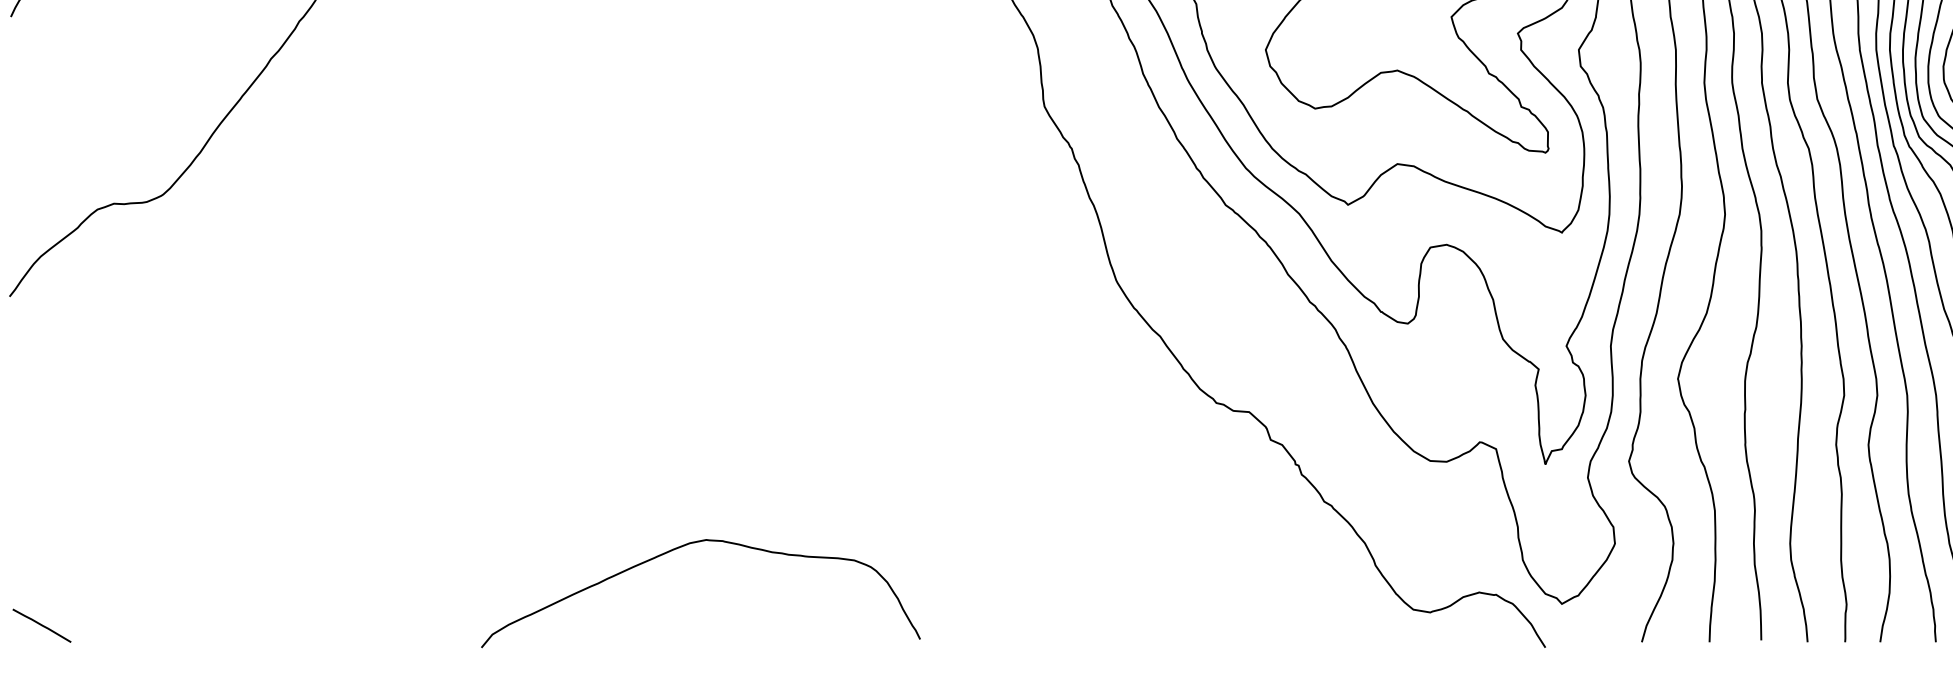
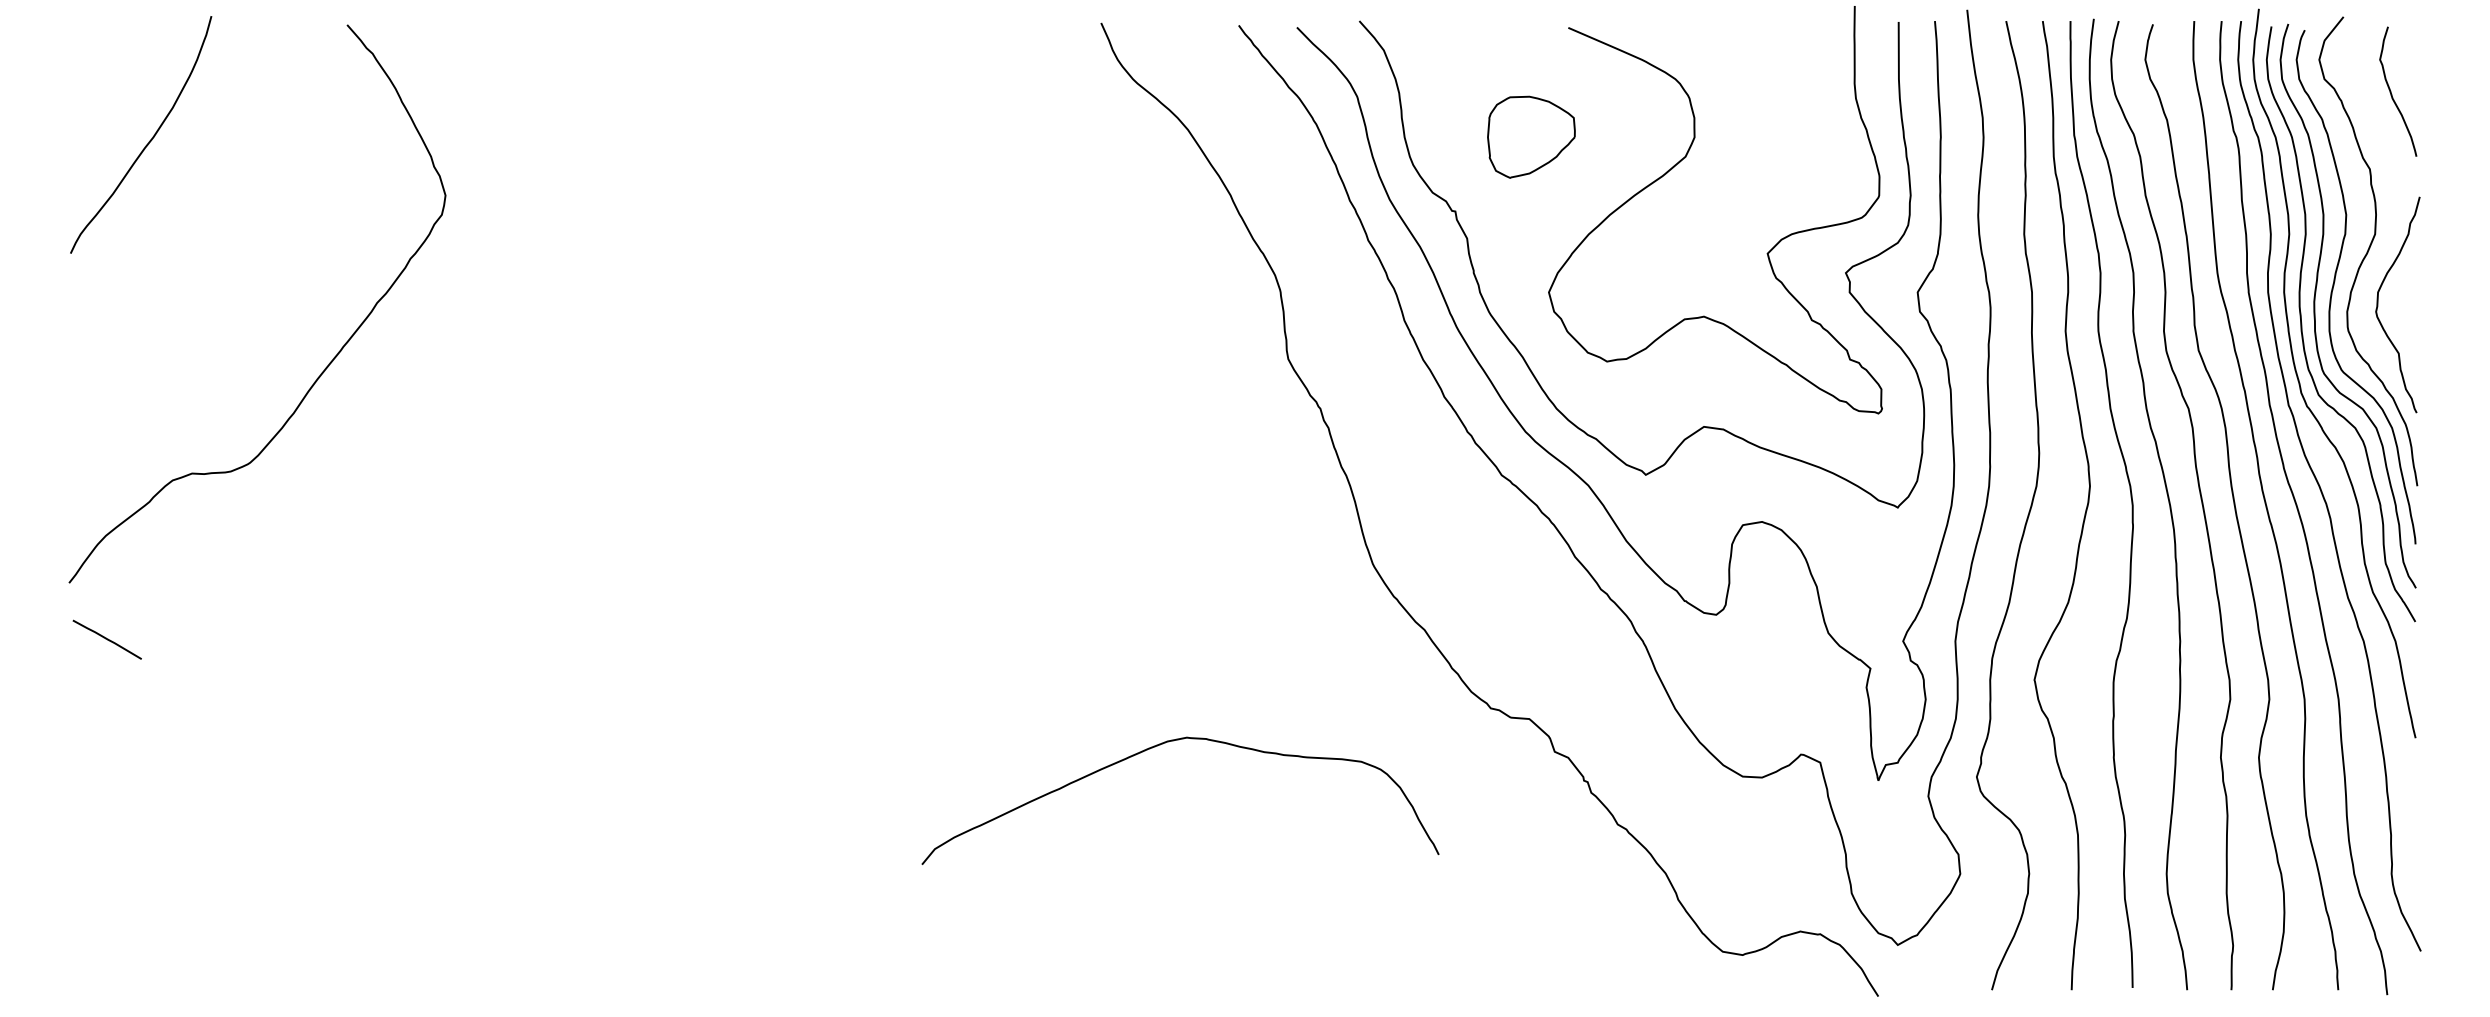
curve: (683, 546) -> (1160, 745), moved
line: (41, 625) -> (106, 639), moved

